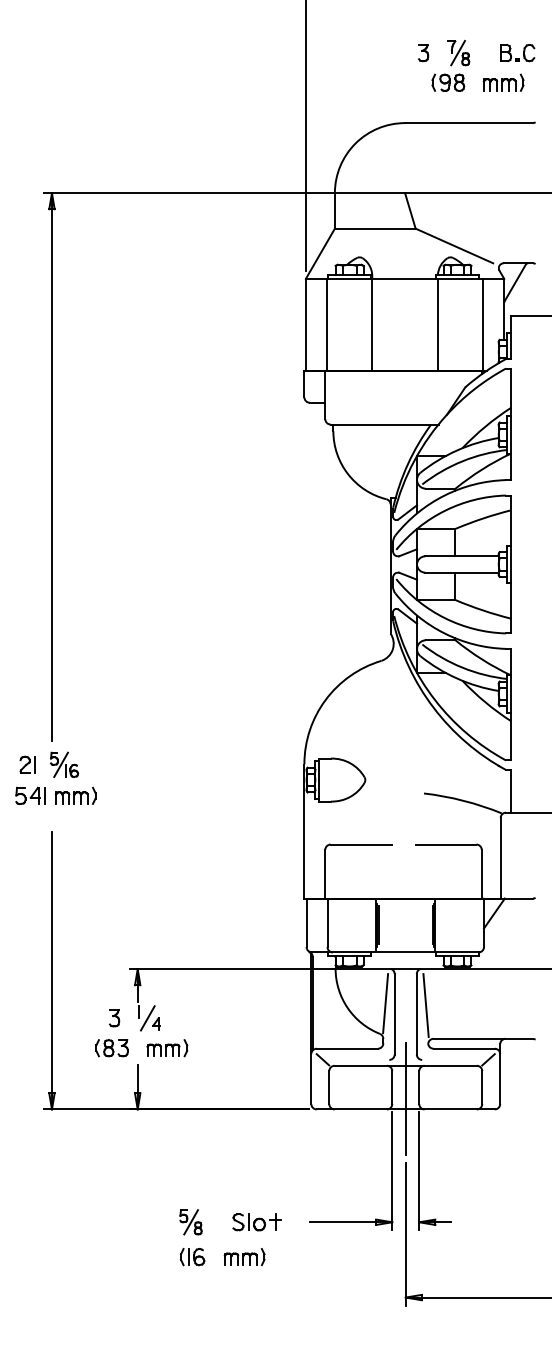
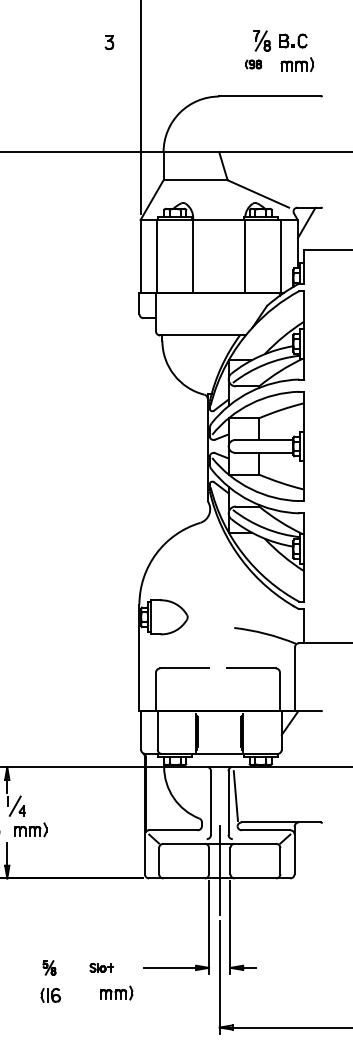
part: (423, 53) -> (109, 42), moved
part: (517, 53) -> (293, 41), moved
part: (448, 82) -> (253, 64), size x0.6
line: (385, 1003) -> (203, 794), removed
part: (190, 1222) -> (49, 968), size x0.7
part: (256, 1222) -> (101, 968), size x0.6
part: (244, 1257) -> (116, 993), moved

